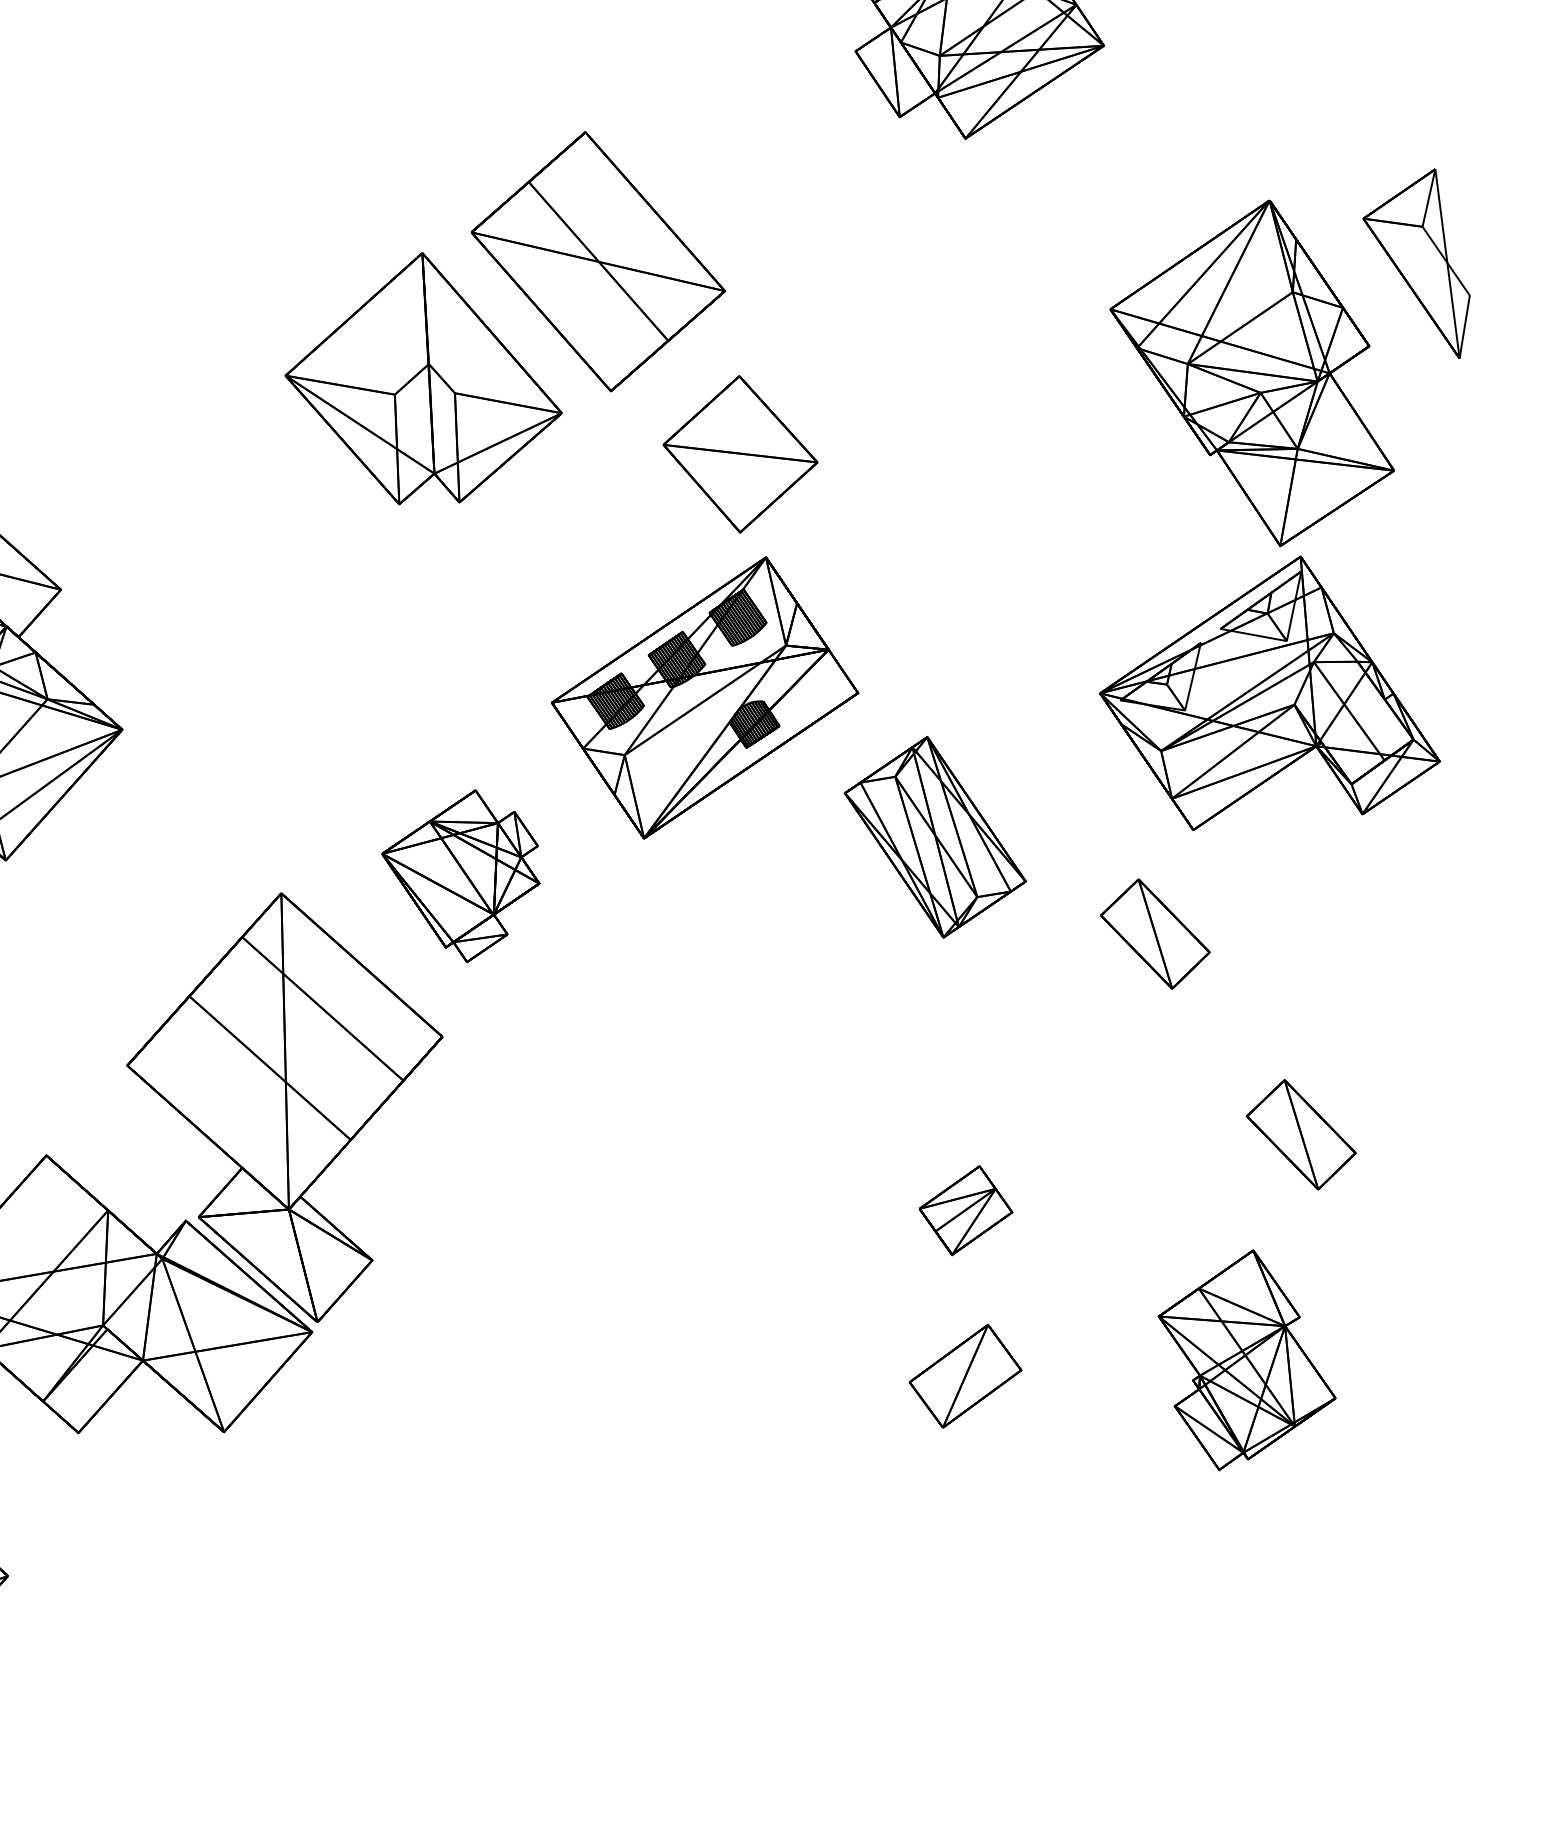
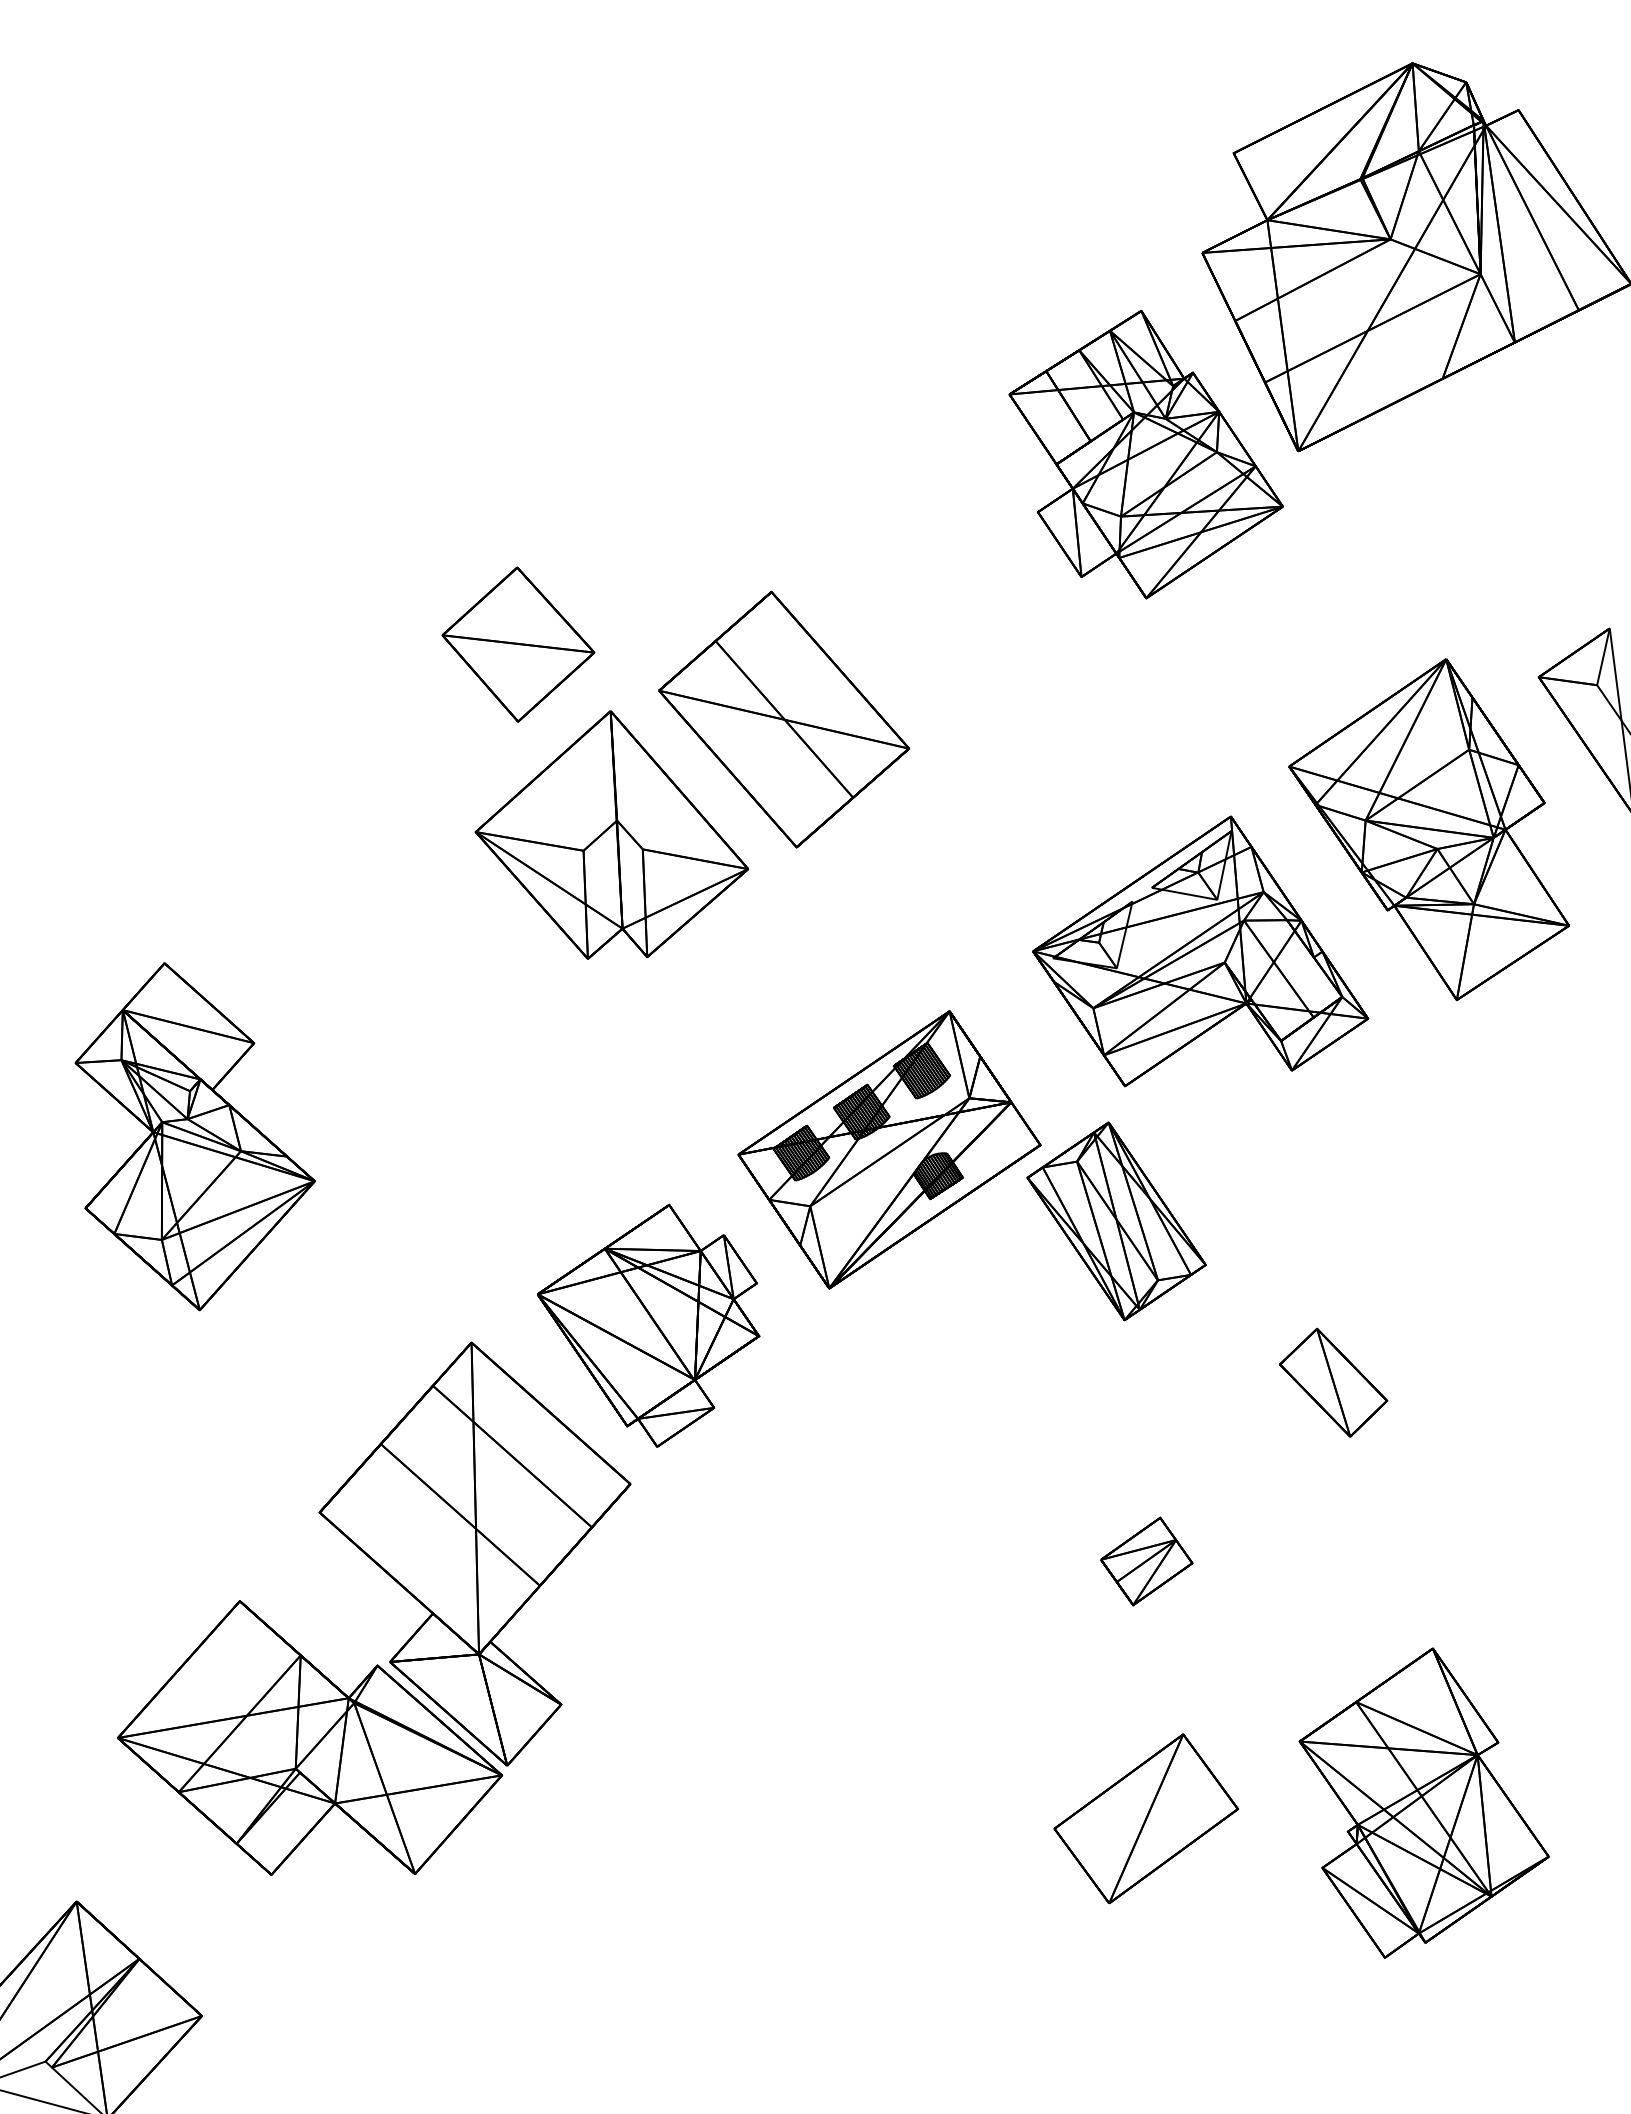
part: (740, 454) -> (518, 644), moved
part: (1269, 693) -> (1200, 951), moved
part: (935, 837) -> (1116, 1221), moved
part: (460, 875) -> (648, 1325), size x1.43
part: (1301, 1134) -> (1477, 1580), removed
part: (965, 1210) -> (1146, 1561), moved
part: (1246, 1359) -> (1423, 1802), size x1.43
part: (965, 1375) -> (1146, 1818), size x1.67

